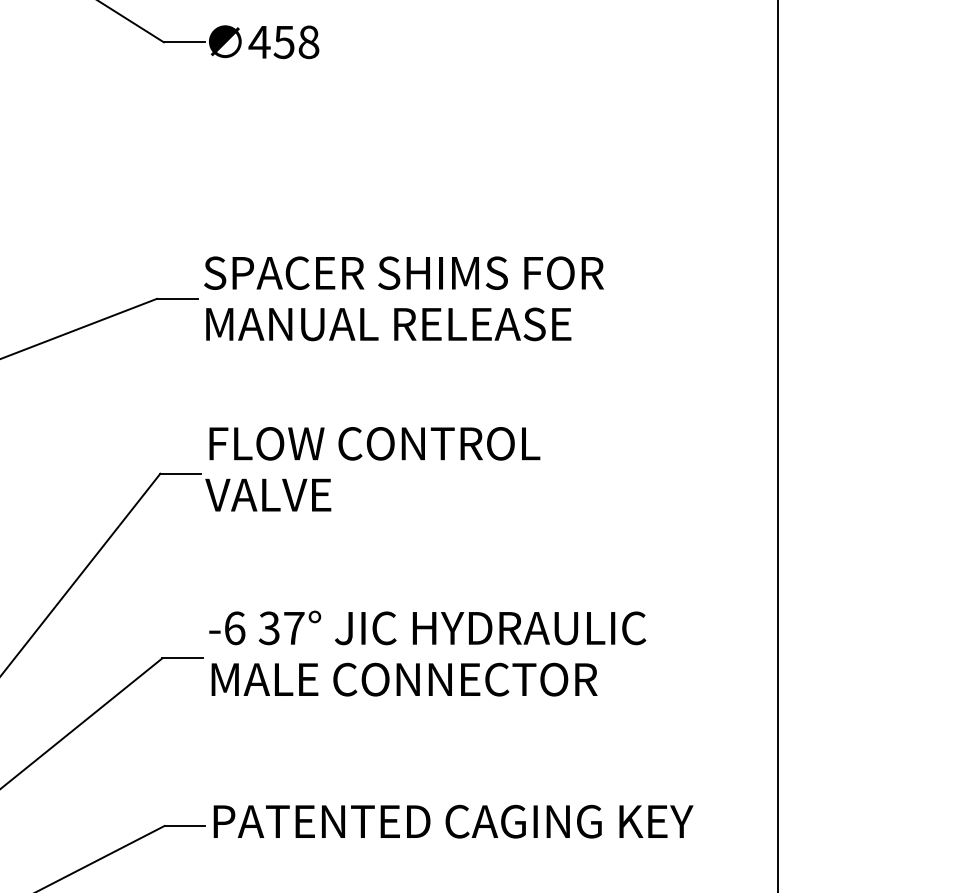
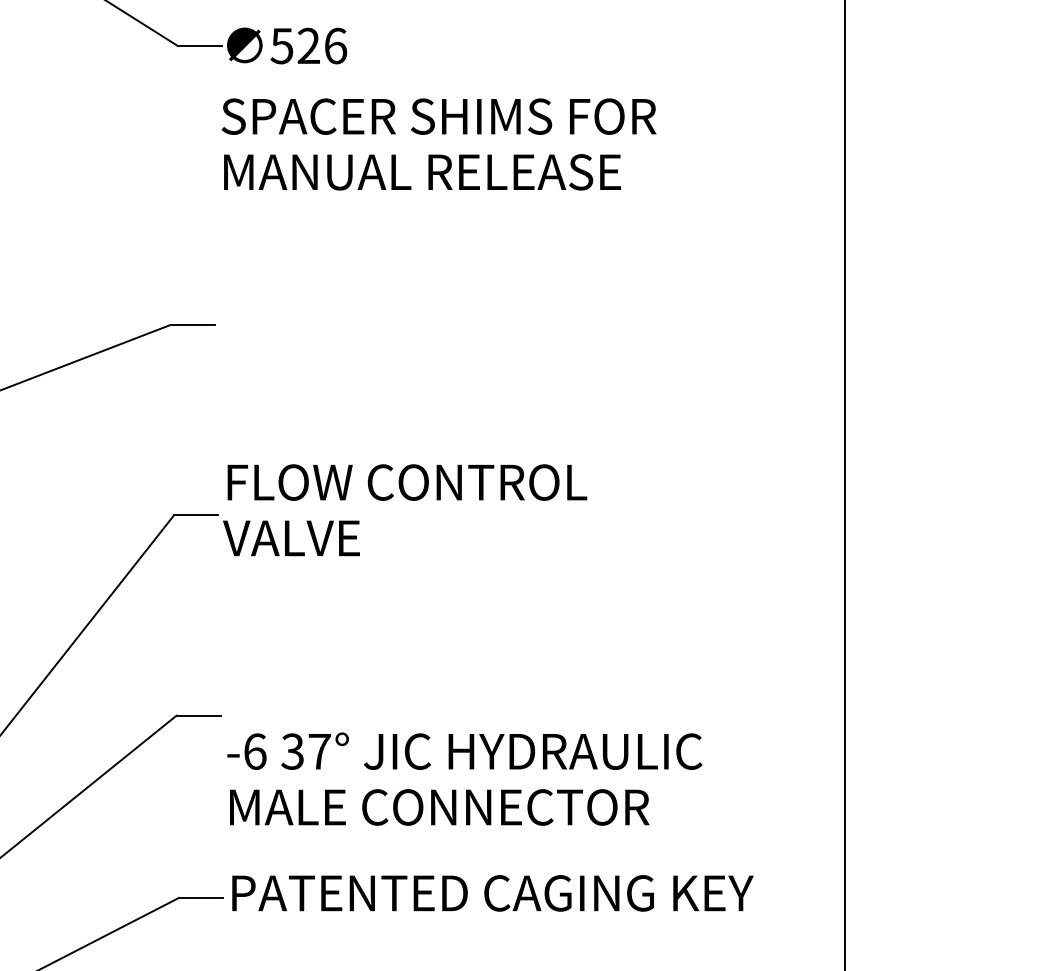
text: (283, 42) -> (308, 46), 458 -> 526
text: (403, 298) -> (438, 144), moved
text: (427, 653) -> (464, 779), moved

